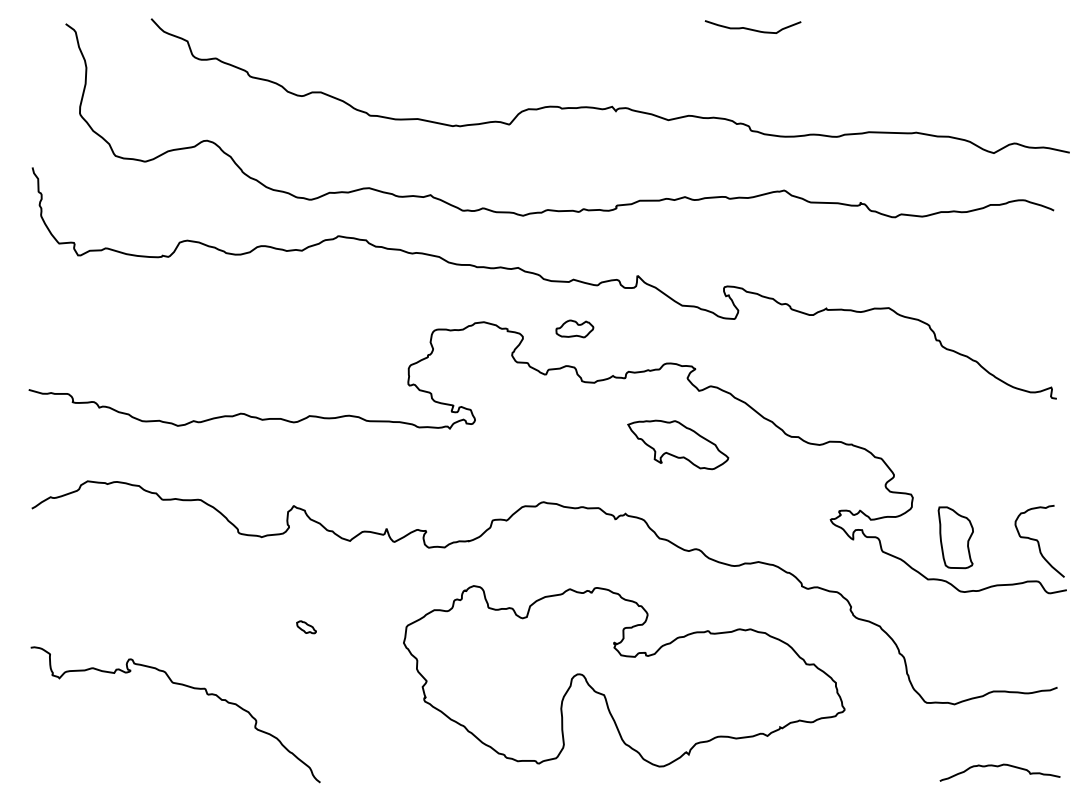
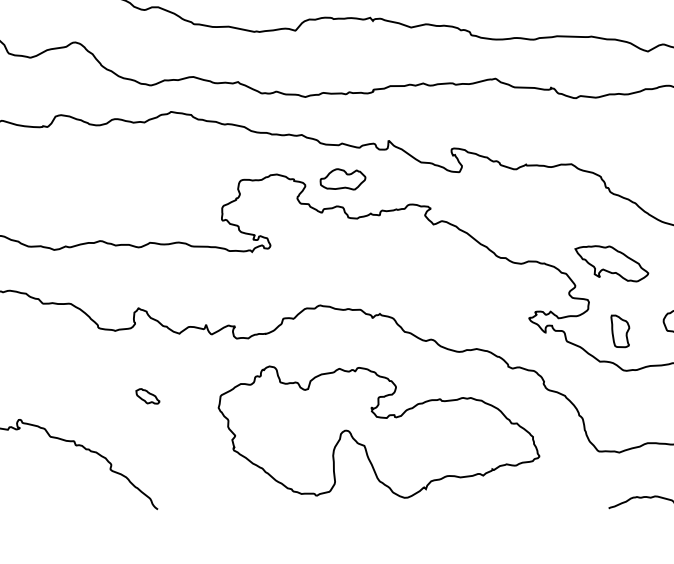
part: (574, 328) -> (342, 179), size x1.67
part: (678, 444) -> (612, 263), moved
part: (955, 537) -> (620, 331), size x0.71
part: (306, 627) -> (147, 396), size x1.67

